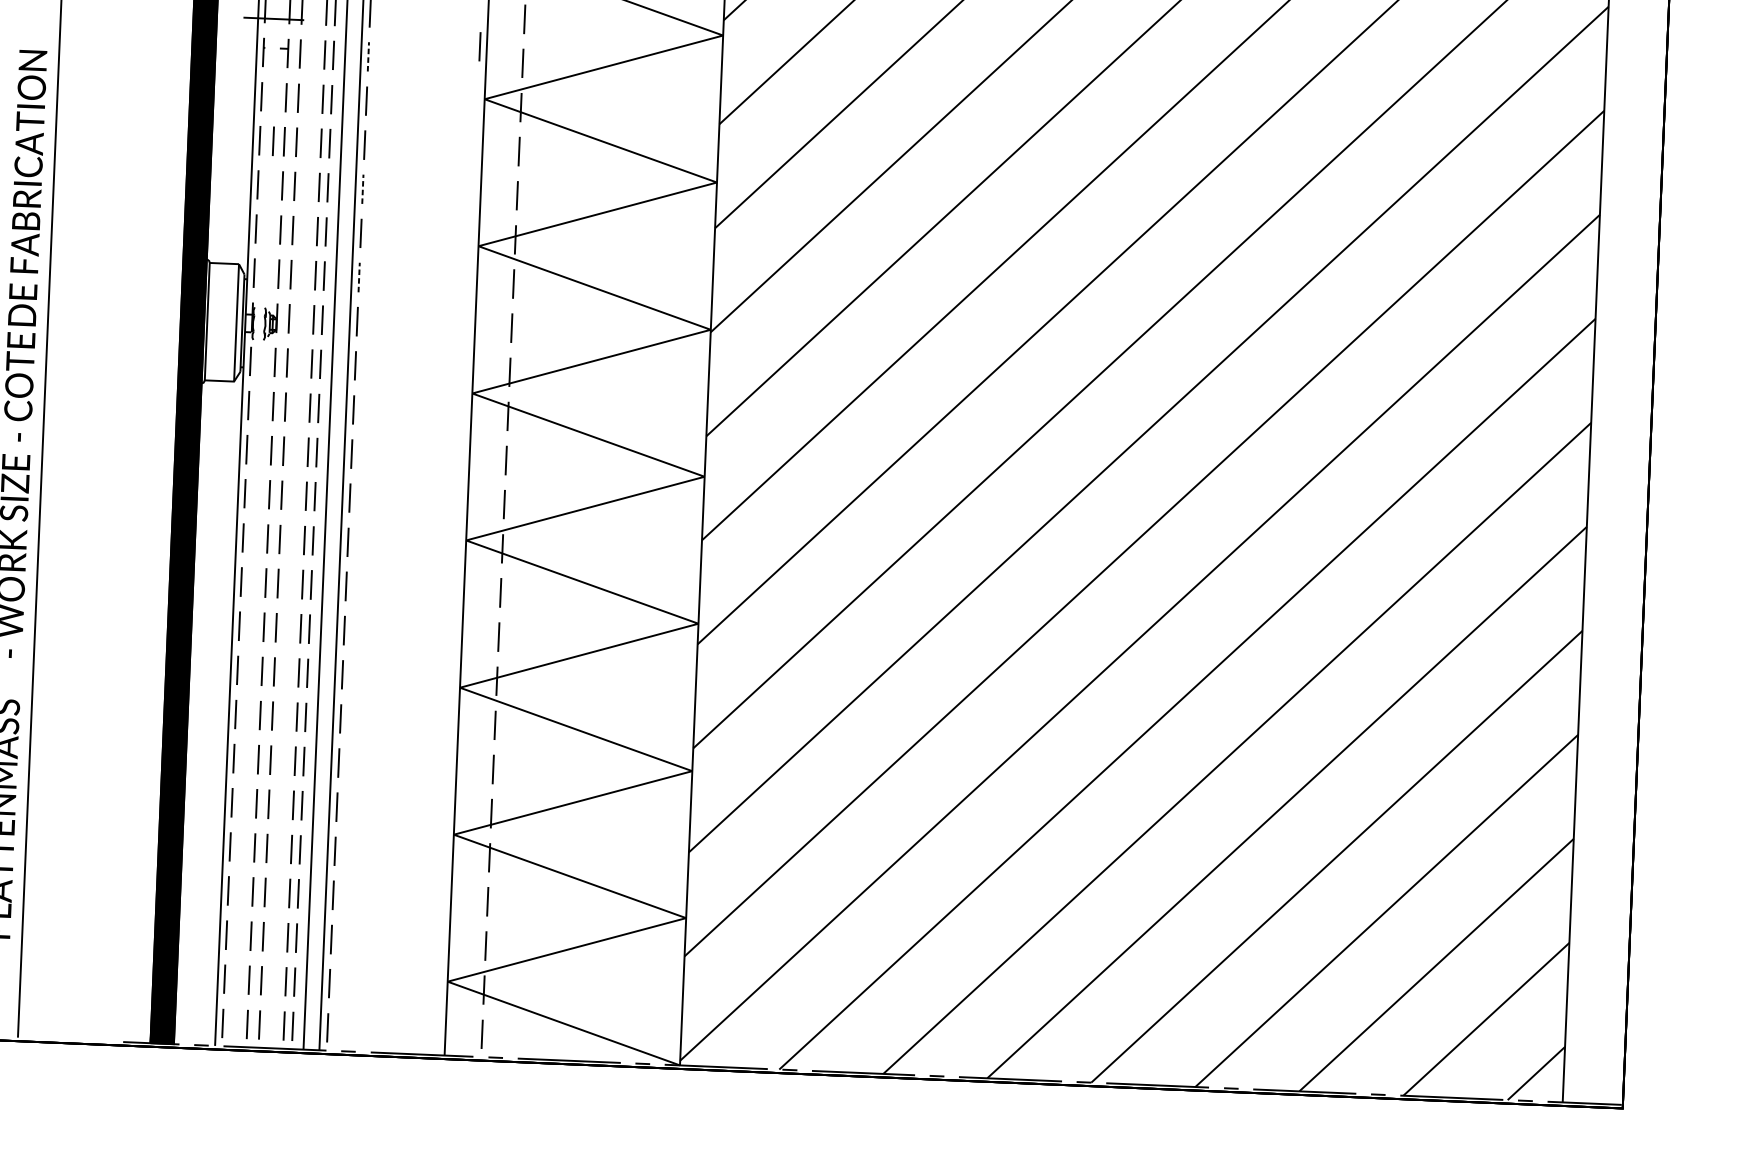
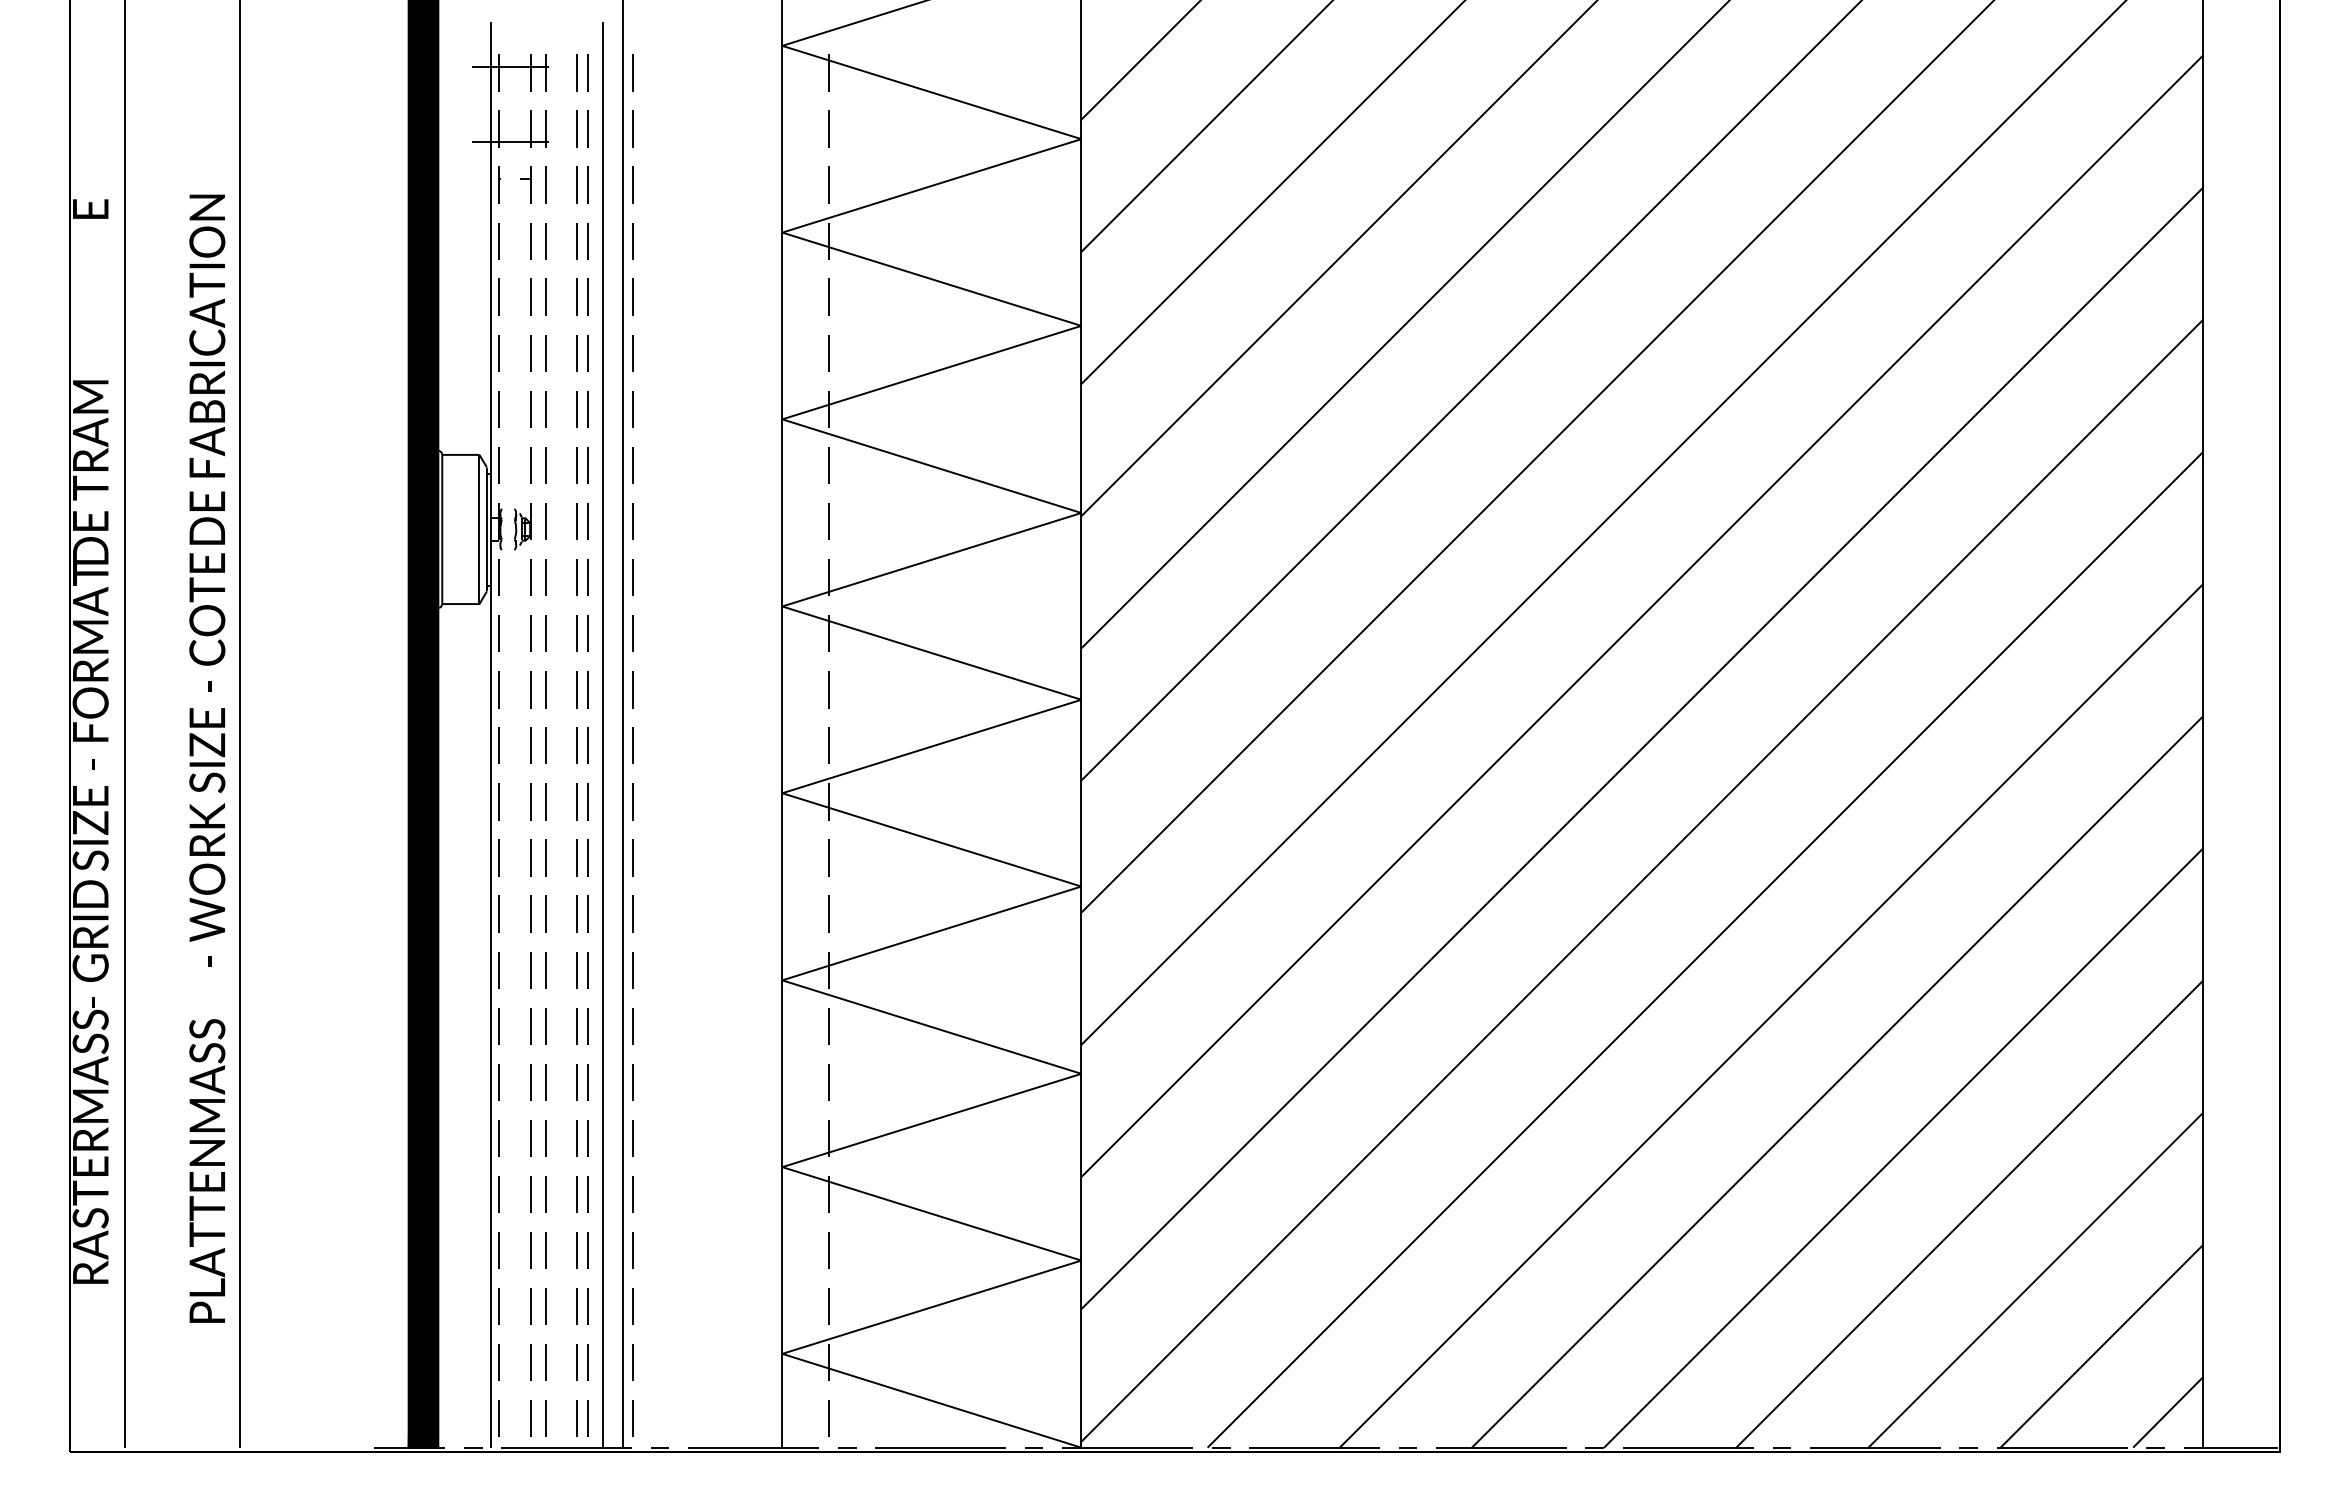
line: (479, 46) -> (773, 166), removed
line: (368, 57) -> (632, 185), dashed -> solid
line: (273, 140) -> (516, 296), removed
line: (362, 189) -> (632, 353), dashed -> solid
line: (359, 277) -> (632, 465), dashed -> solid

